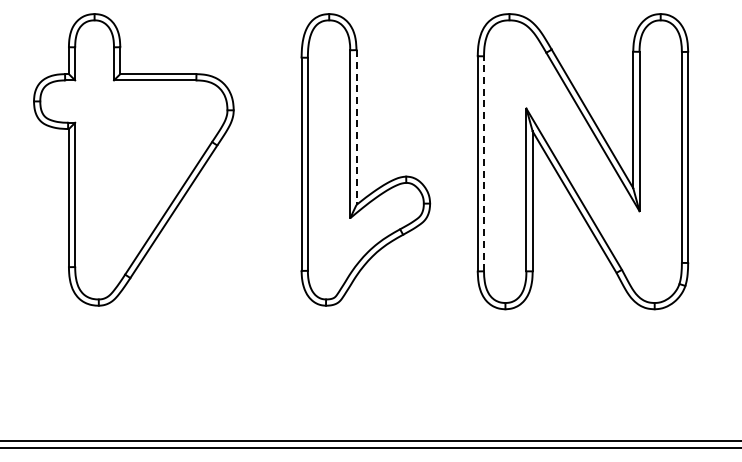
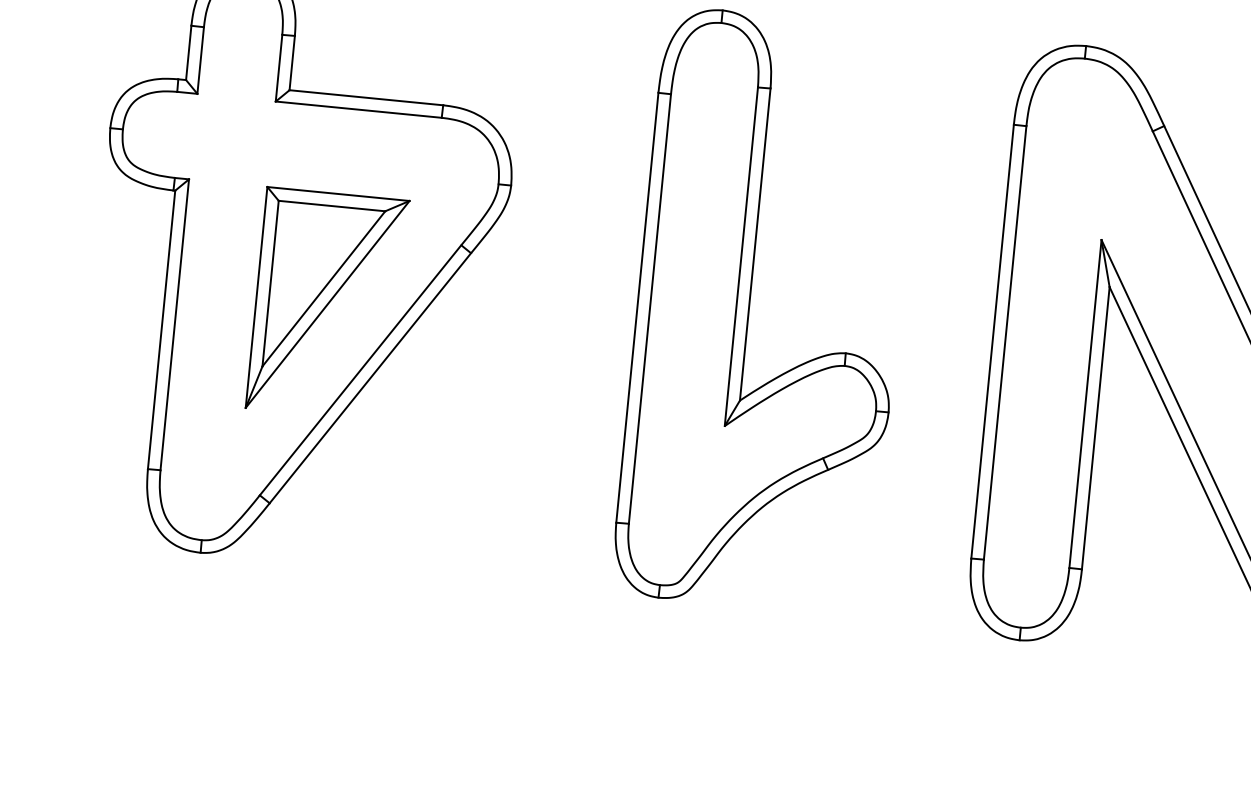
line: (356, 128) -> (755, 246), dashed -> solid
line: (484, 163) -> (1006, 342), dashed -> solid
part: (148, 177) -> (326, 304), added

